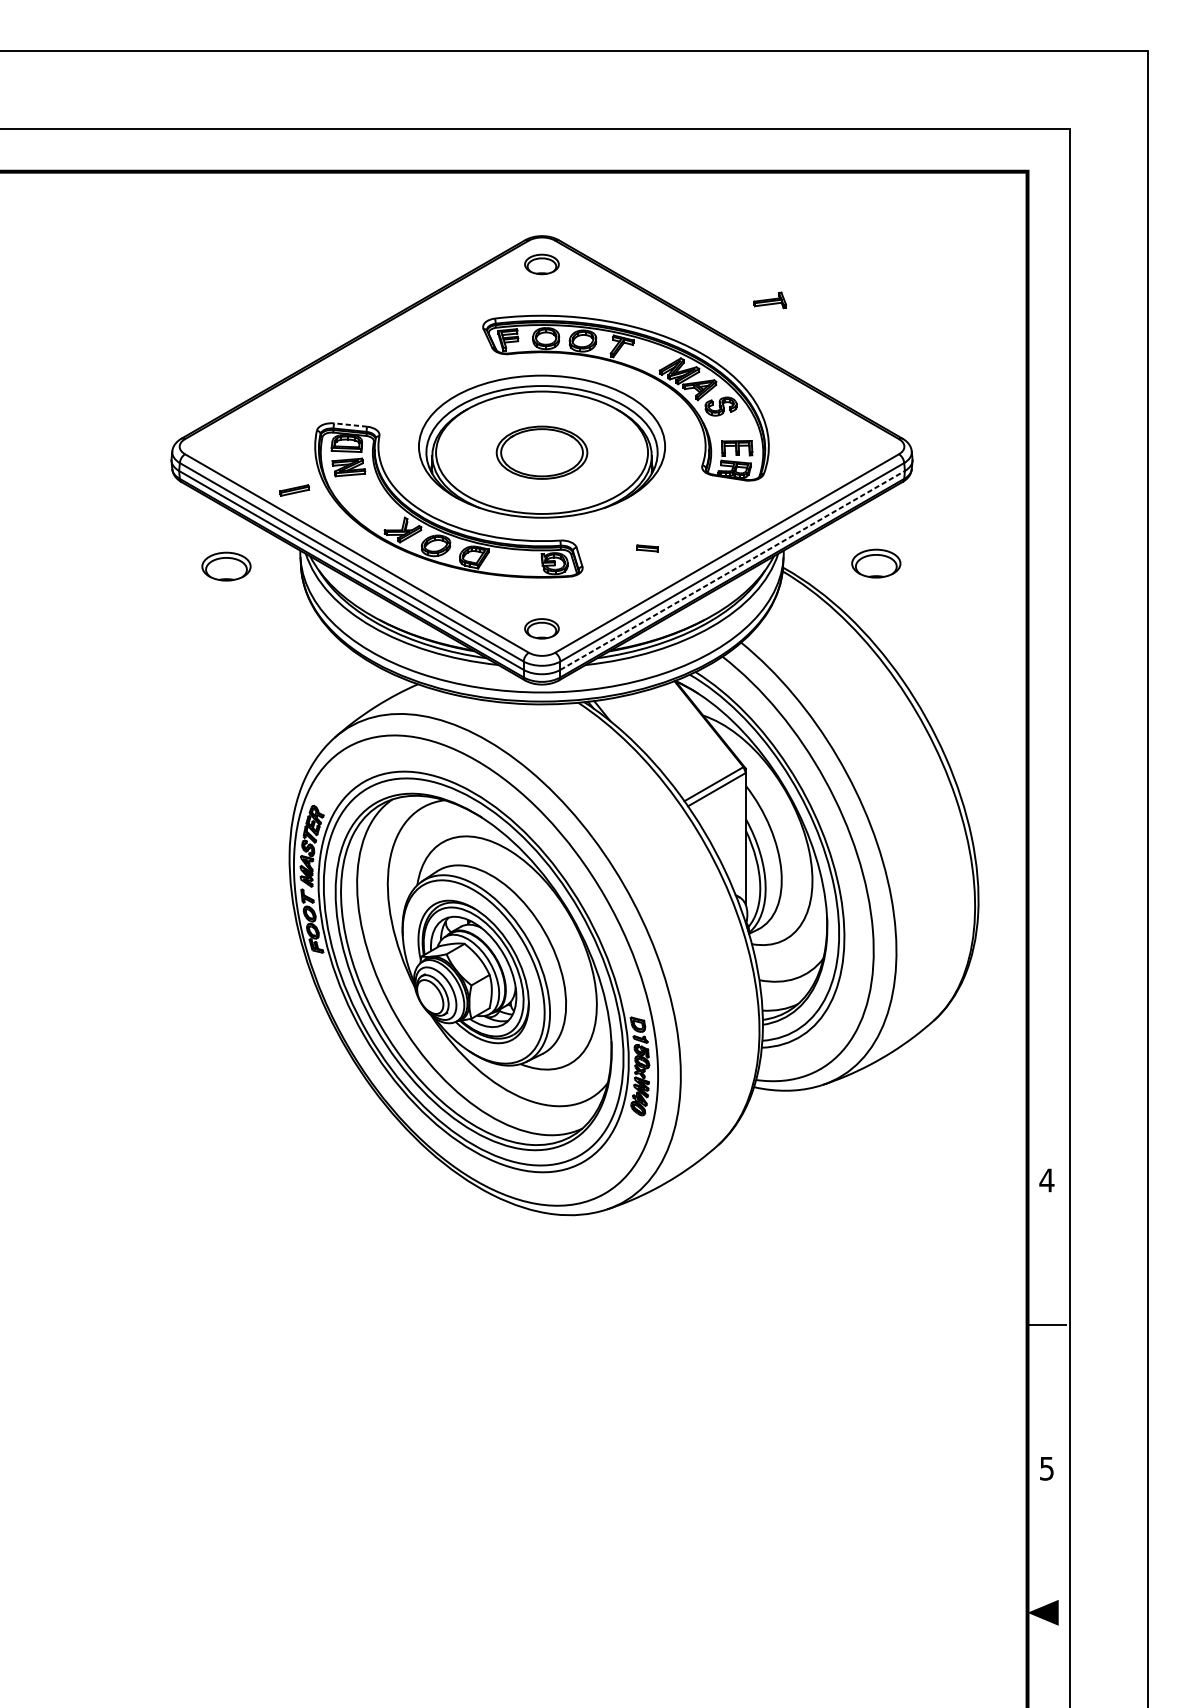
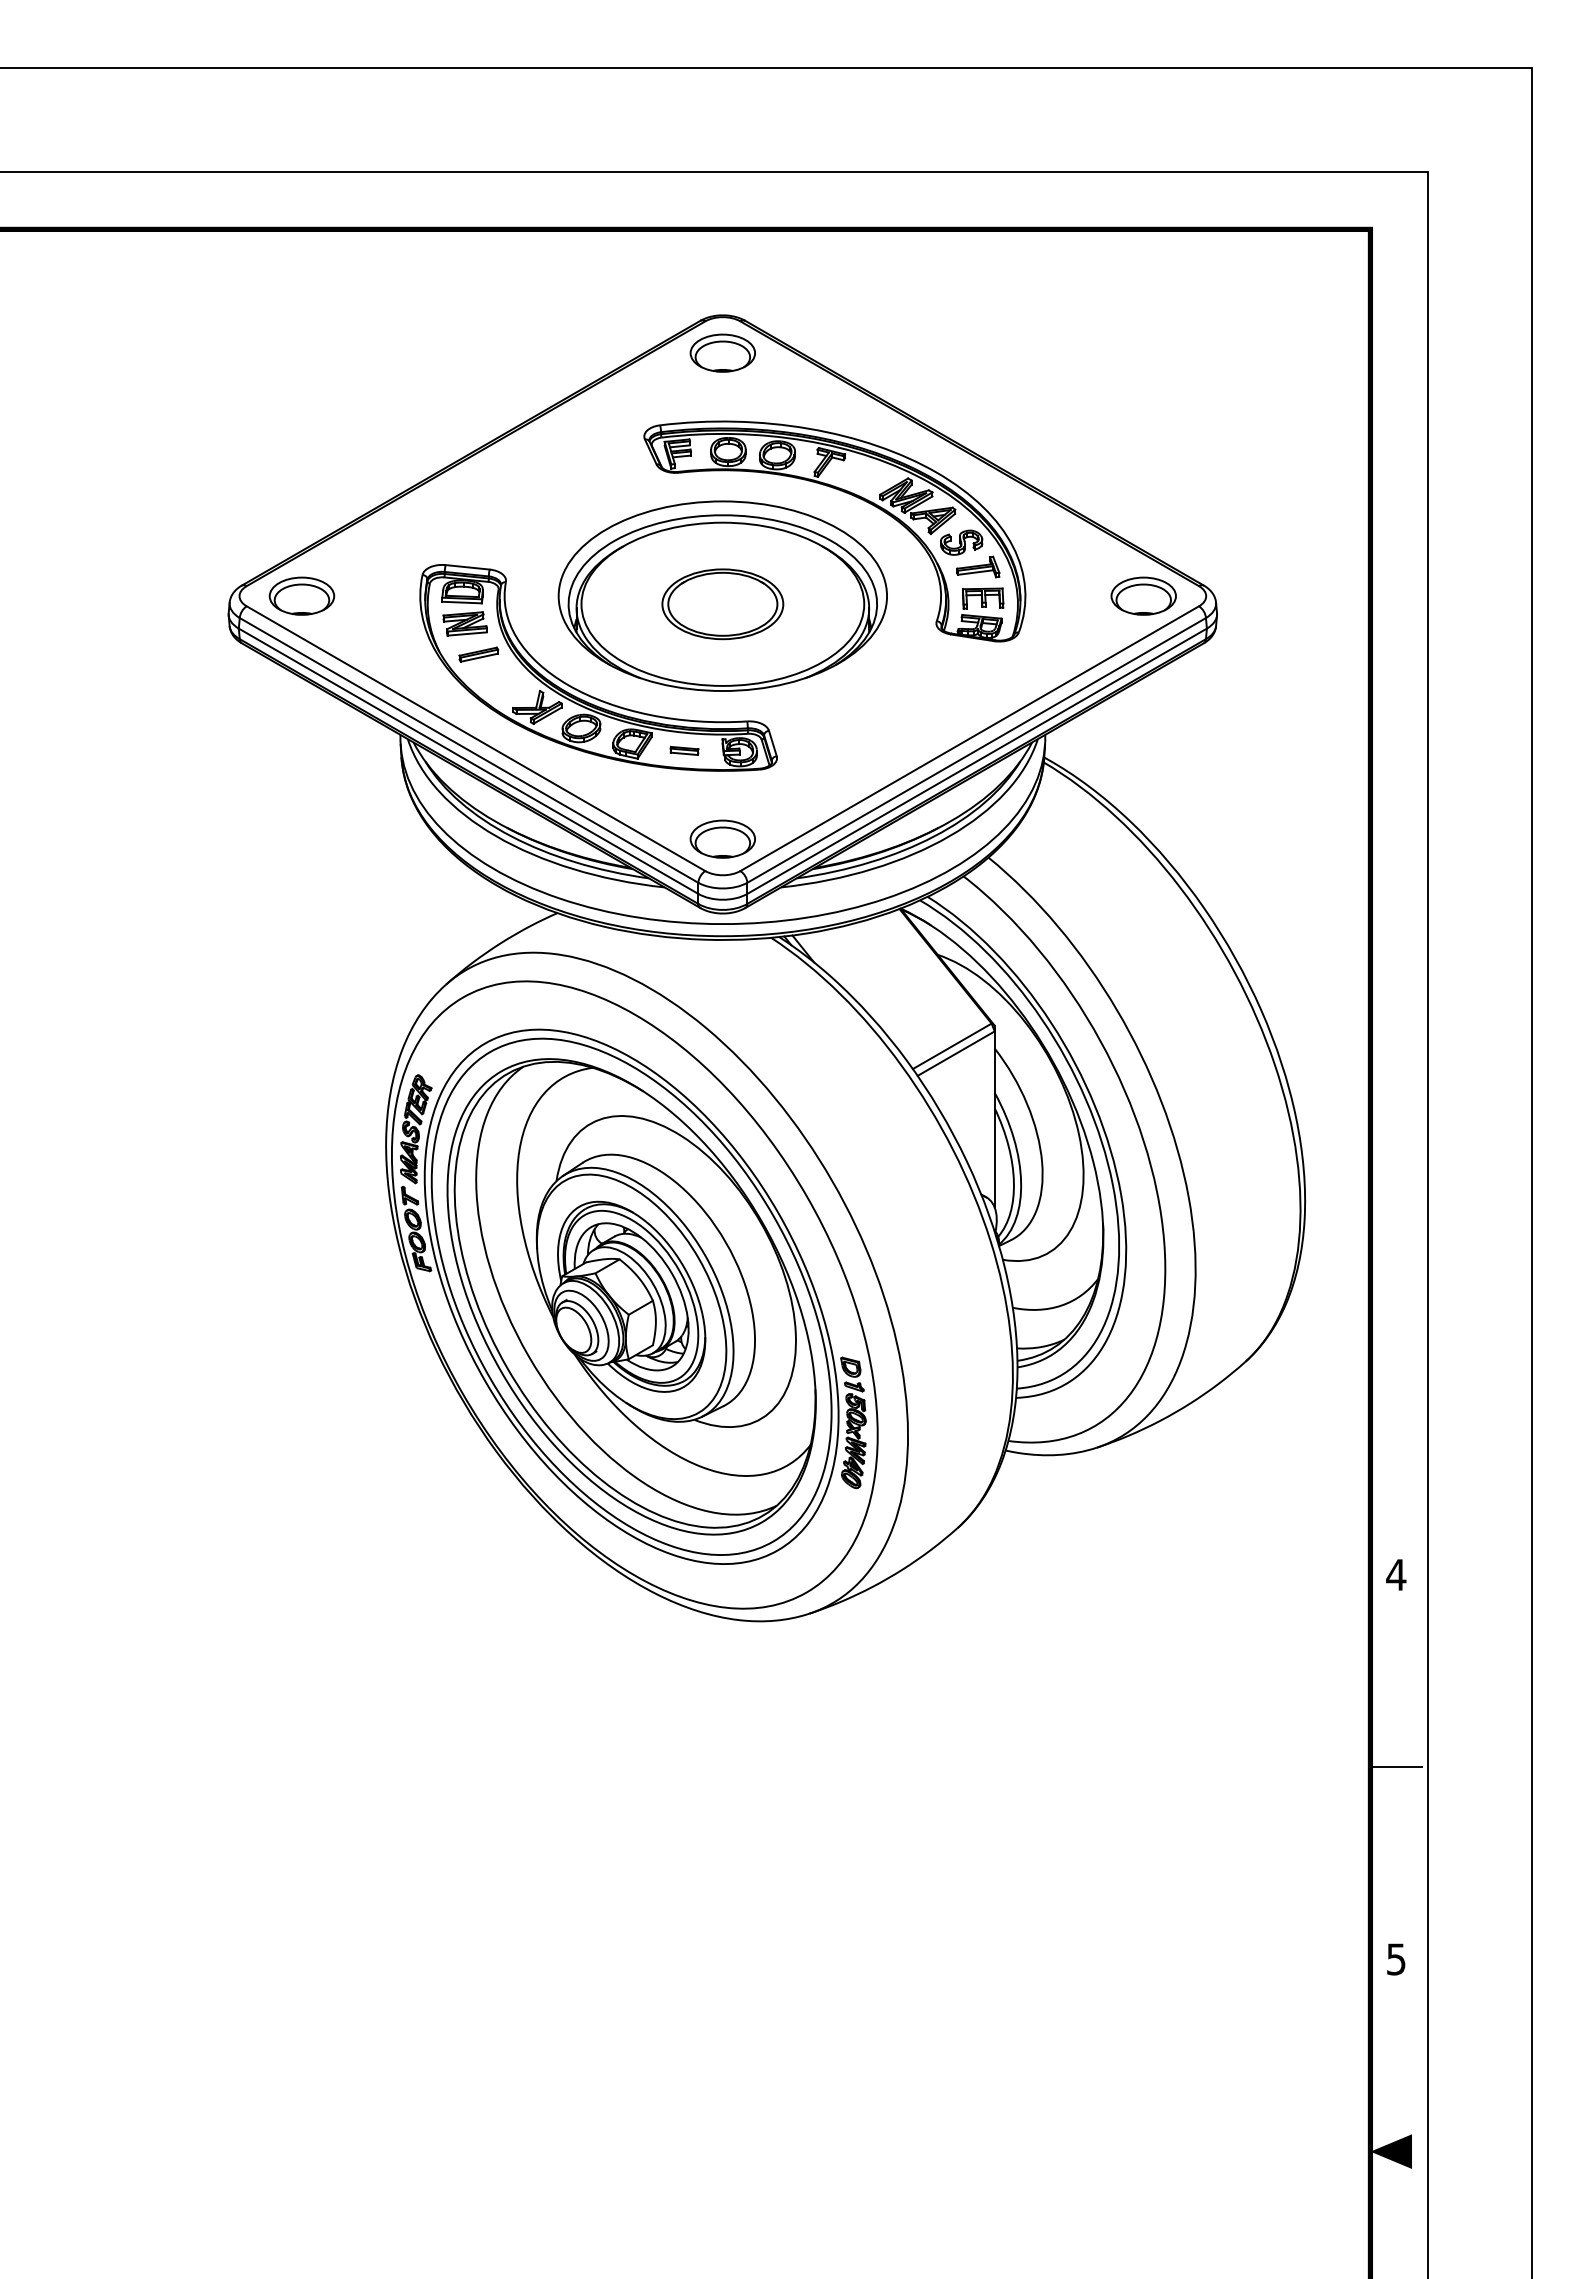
part: (541, 263) -> (722, 352), size x1.43
part: (770, 299) -> (978, 566), moved
line: (350, 425) -> (467, 567), dashed -> solid
part: (294, 490) -> (478, 654), moved
part: (647, 548) -> (684, 750), moved
part: (876, 563) -> (1143, 595), moved
part: (226, 566) -> (301, 595), moved
line: (732, 570) -> (977, 761), dashed -> solid
part: (541, 628) -> (722, 838), size x1.43

